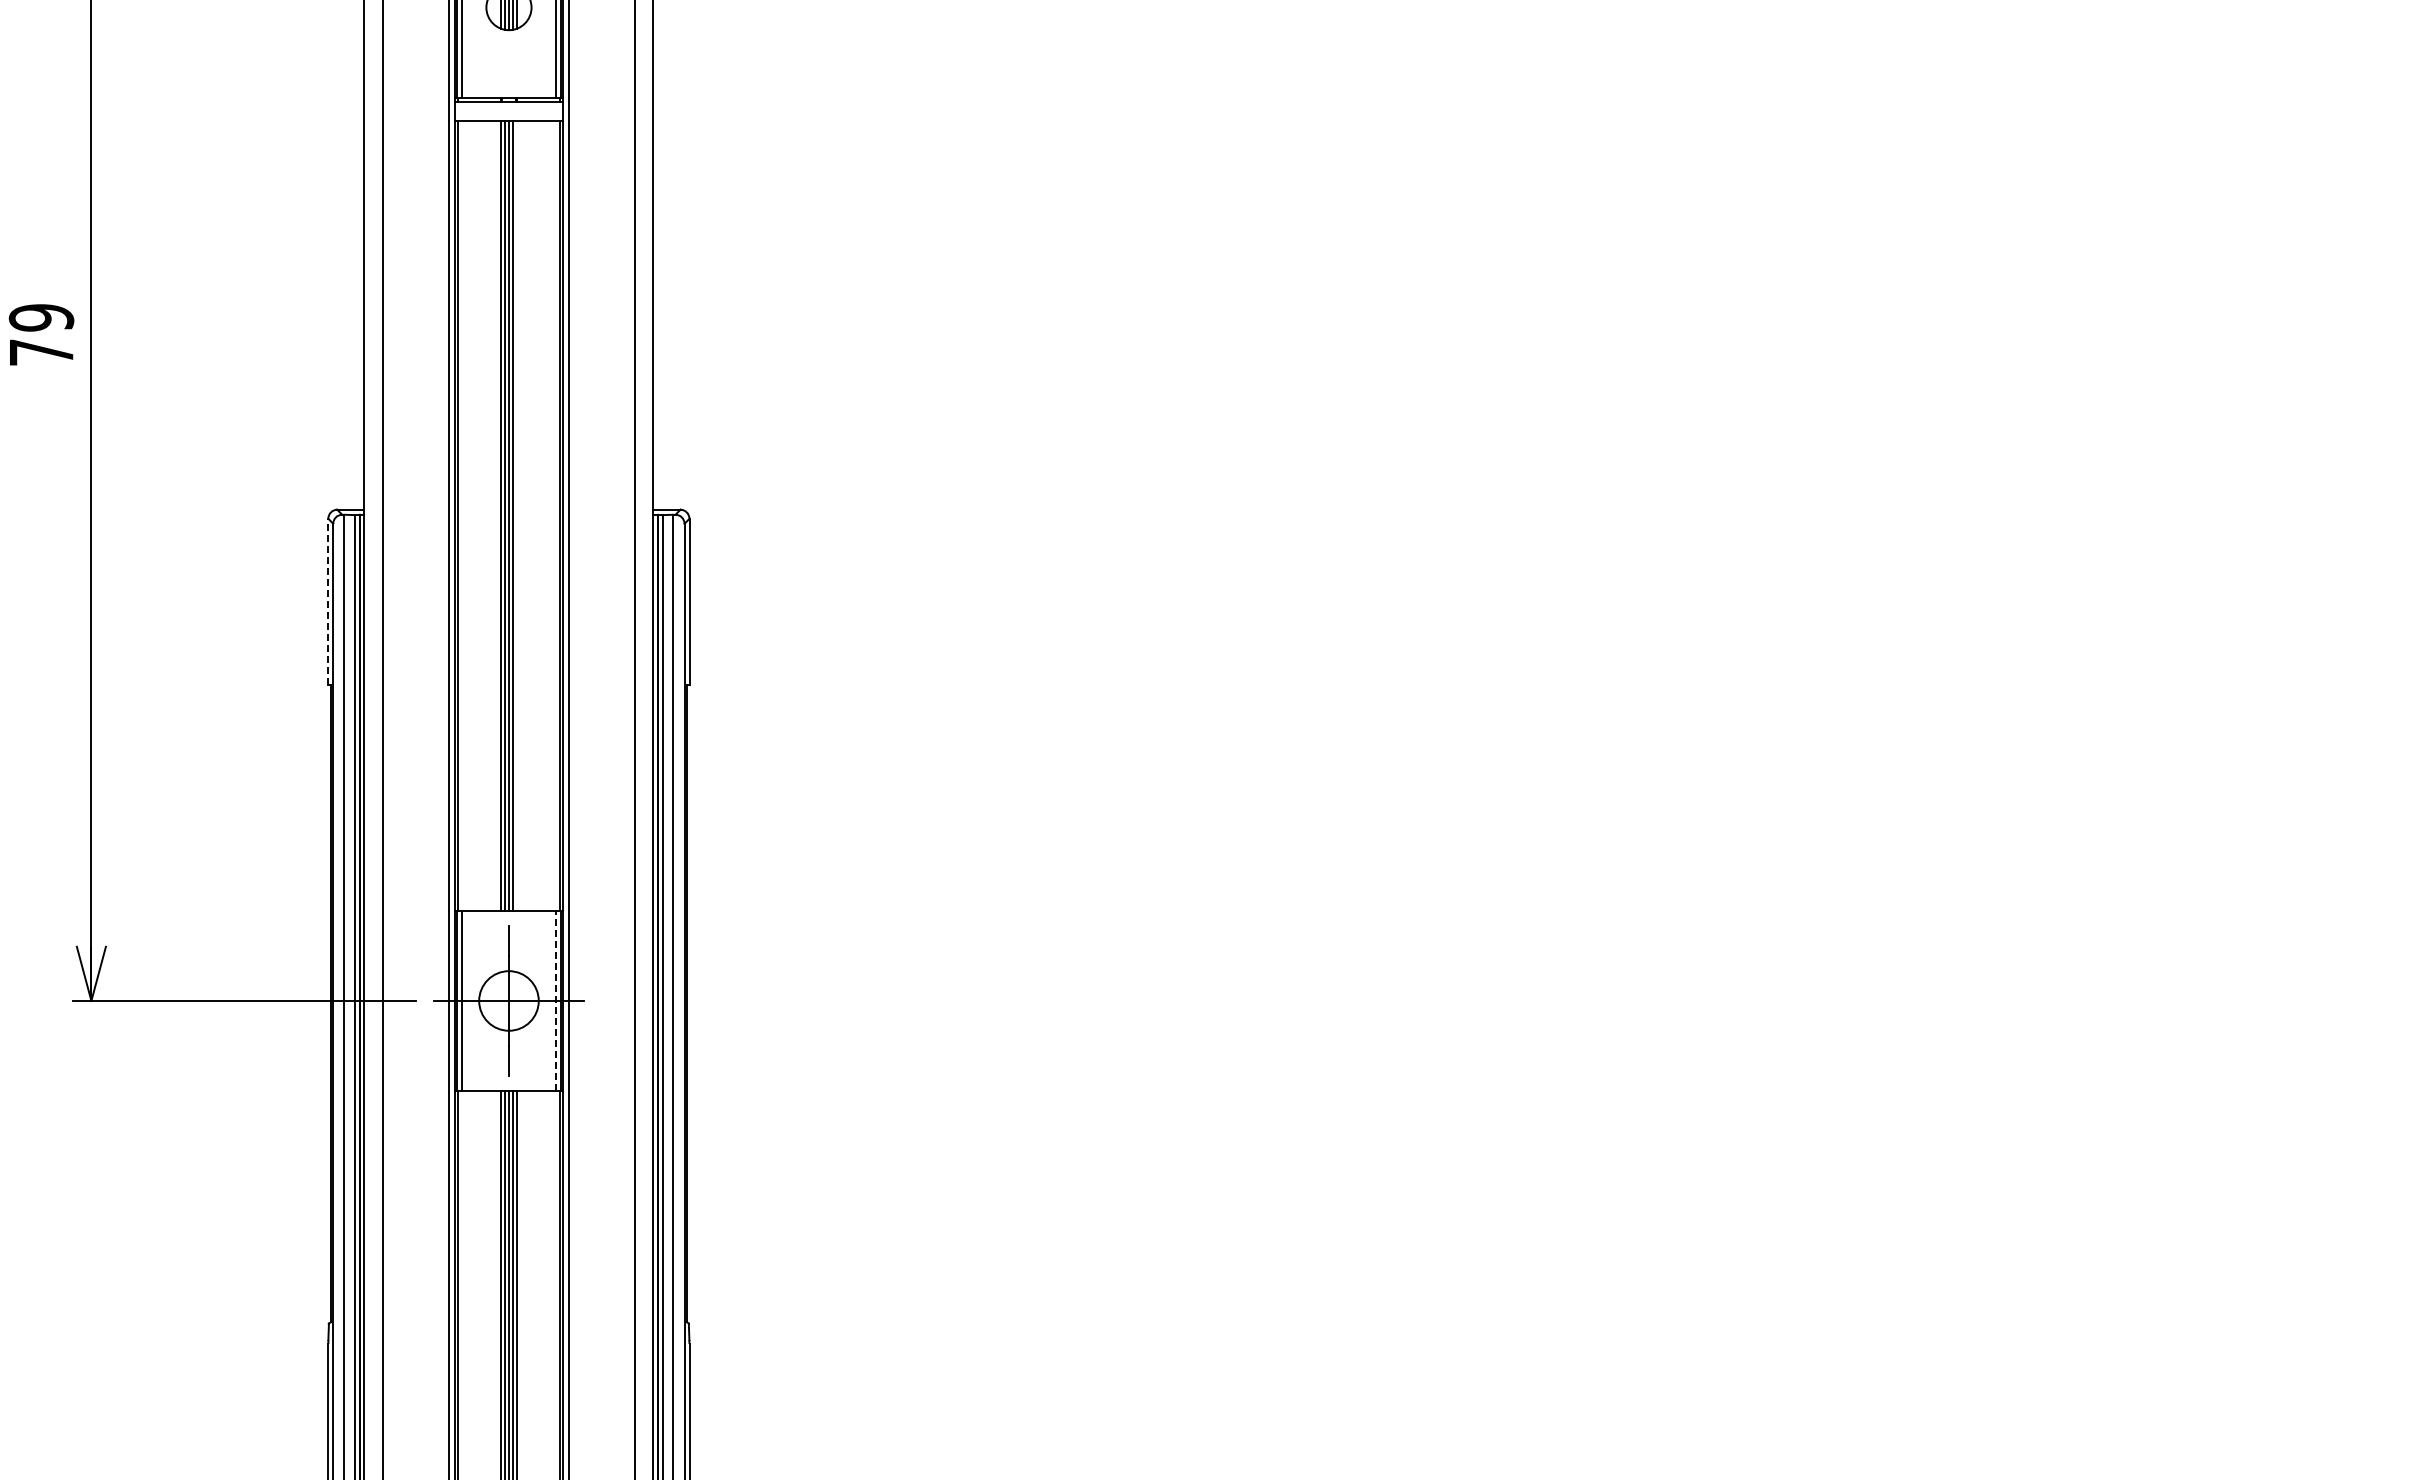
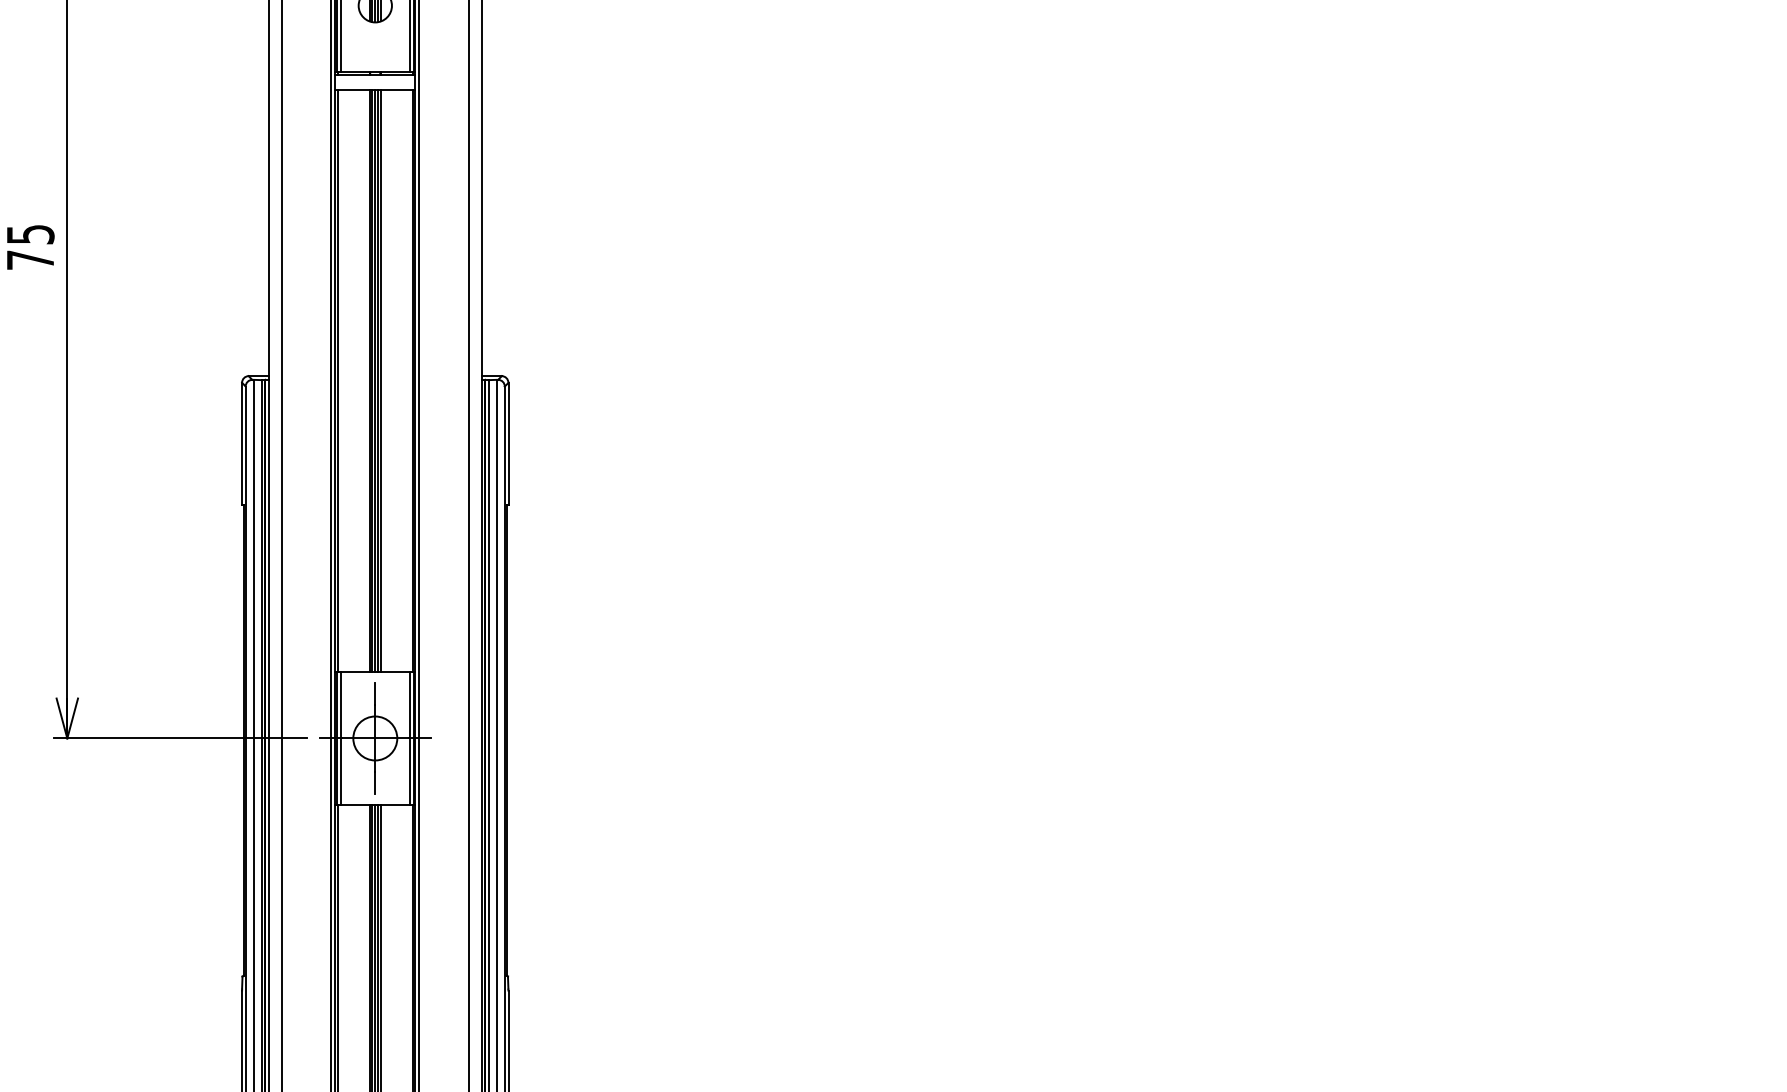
text: (41, 317) -> (30, 234), 79 -> 75
line: (516, 515) -> (380, 380), added
line: (328, 601) -> (242, 443), dashed -> solid
line: (555, 1000) -> (409, 738), dashed -> solid

